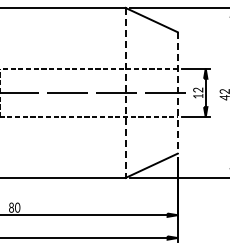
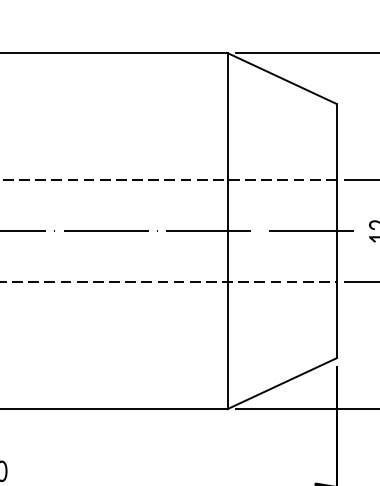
line: (177, 92) -> (336, 230), dashed -> solid
line: (125, 93) -> (227, 232), dashed -> solid

